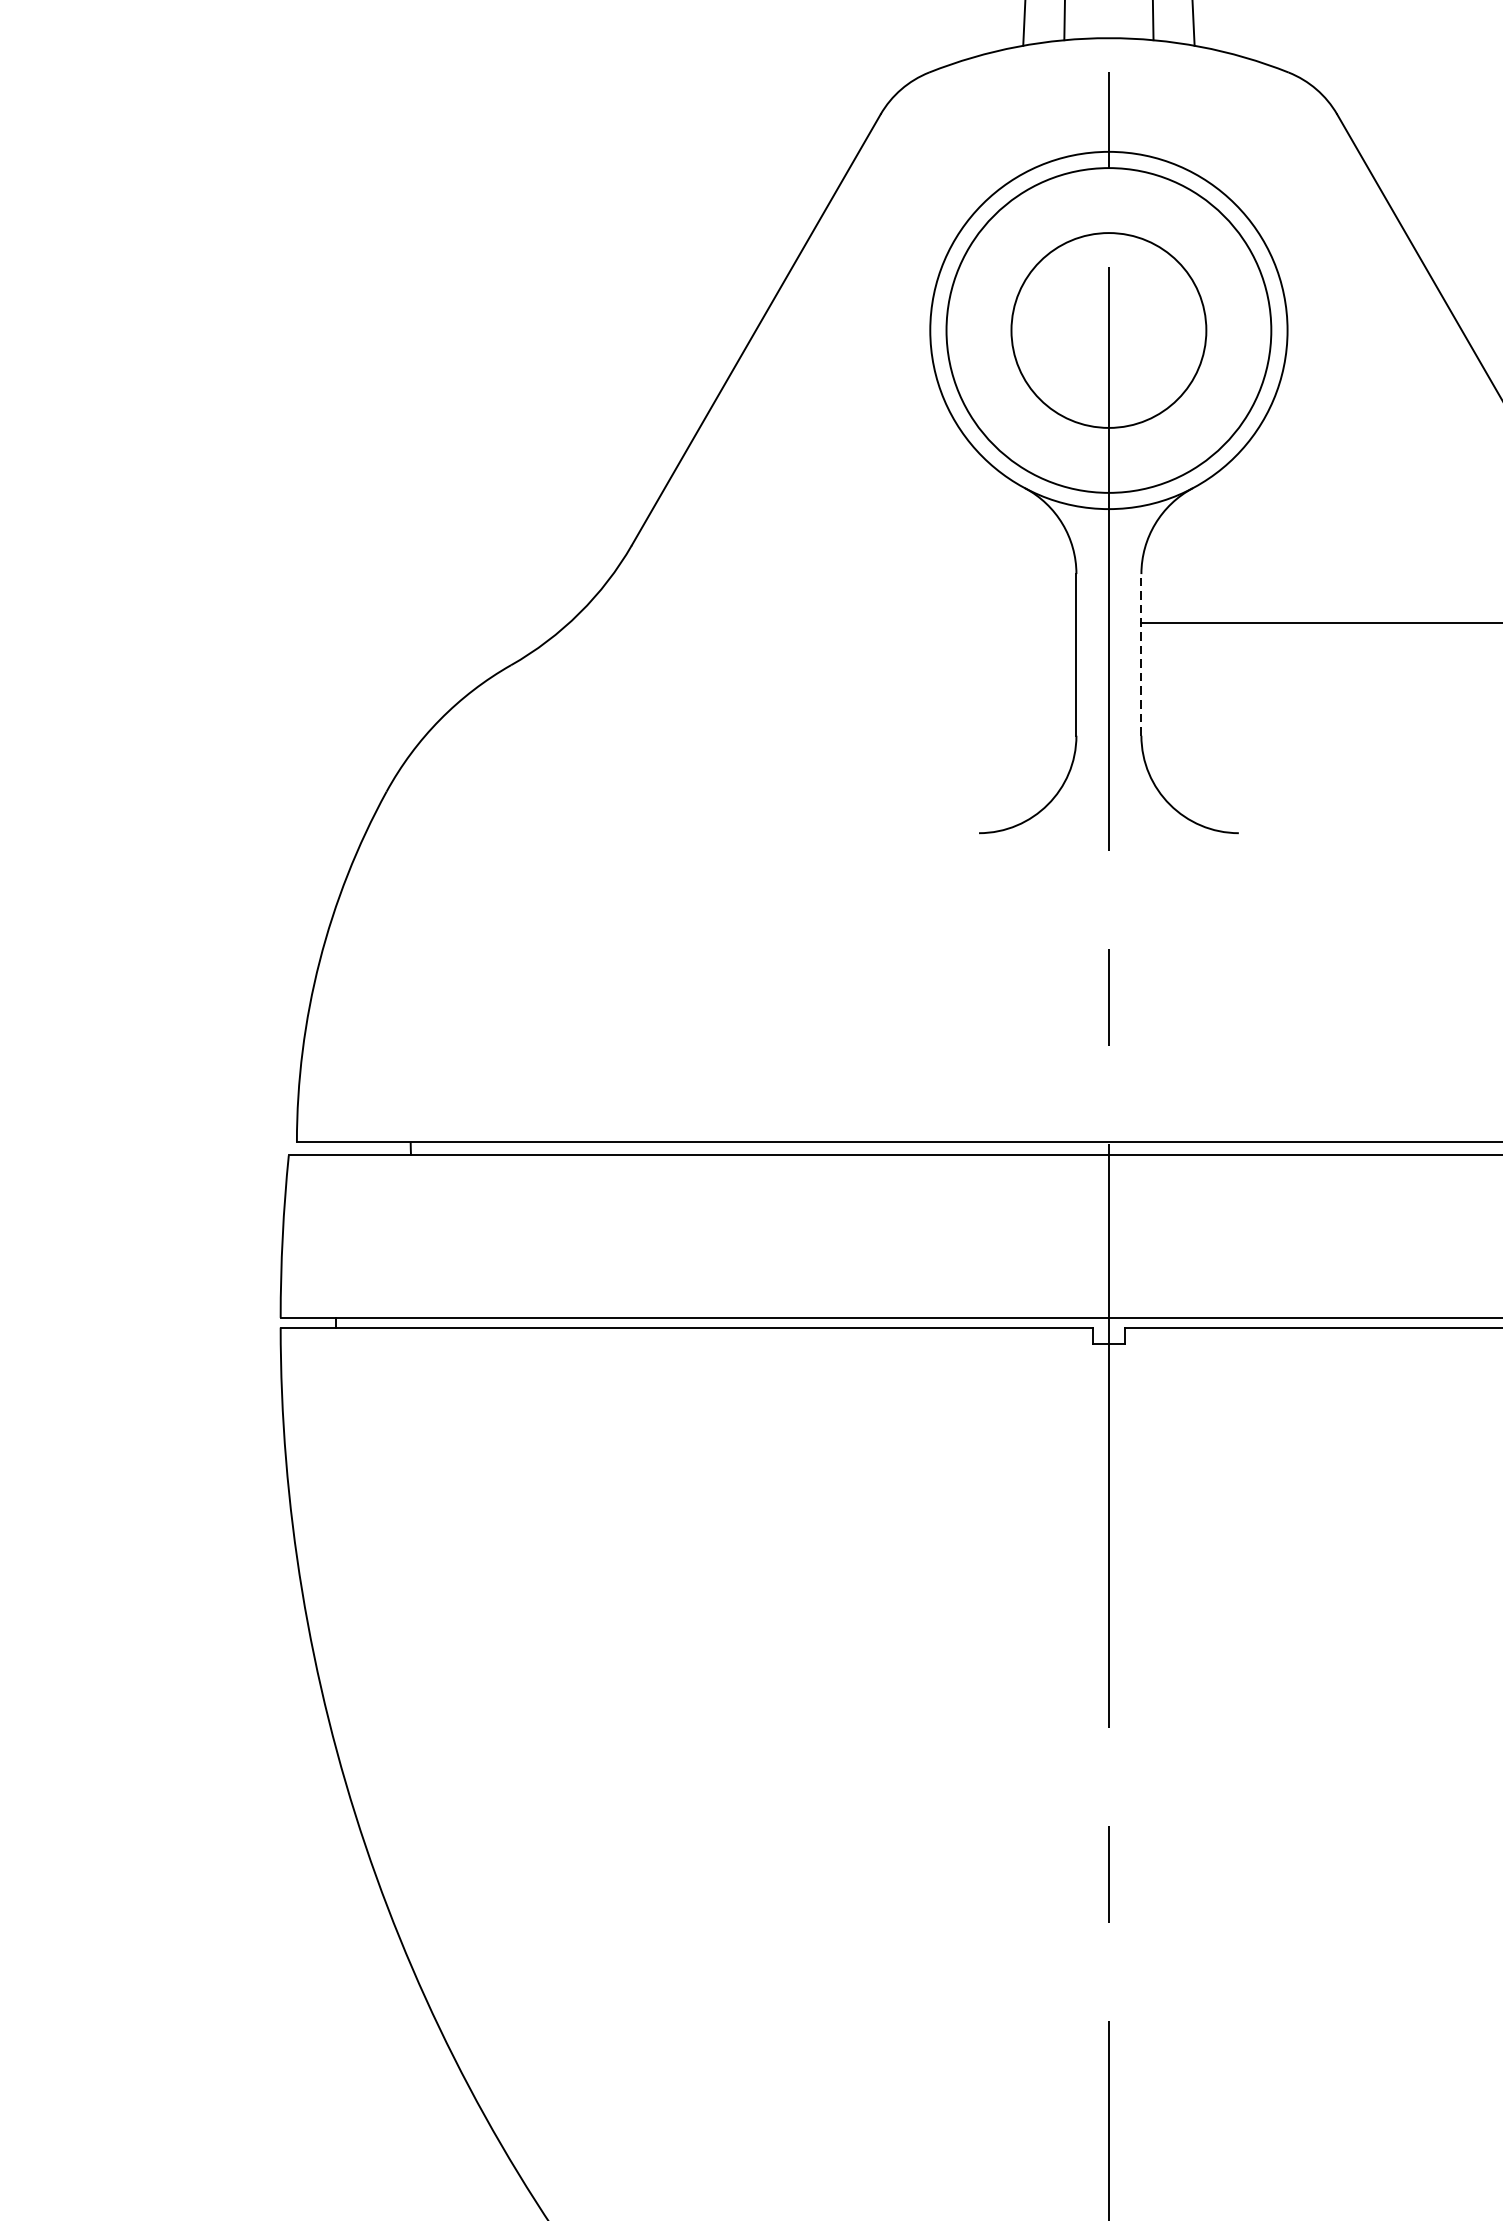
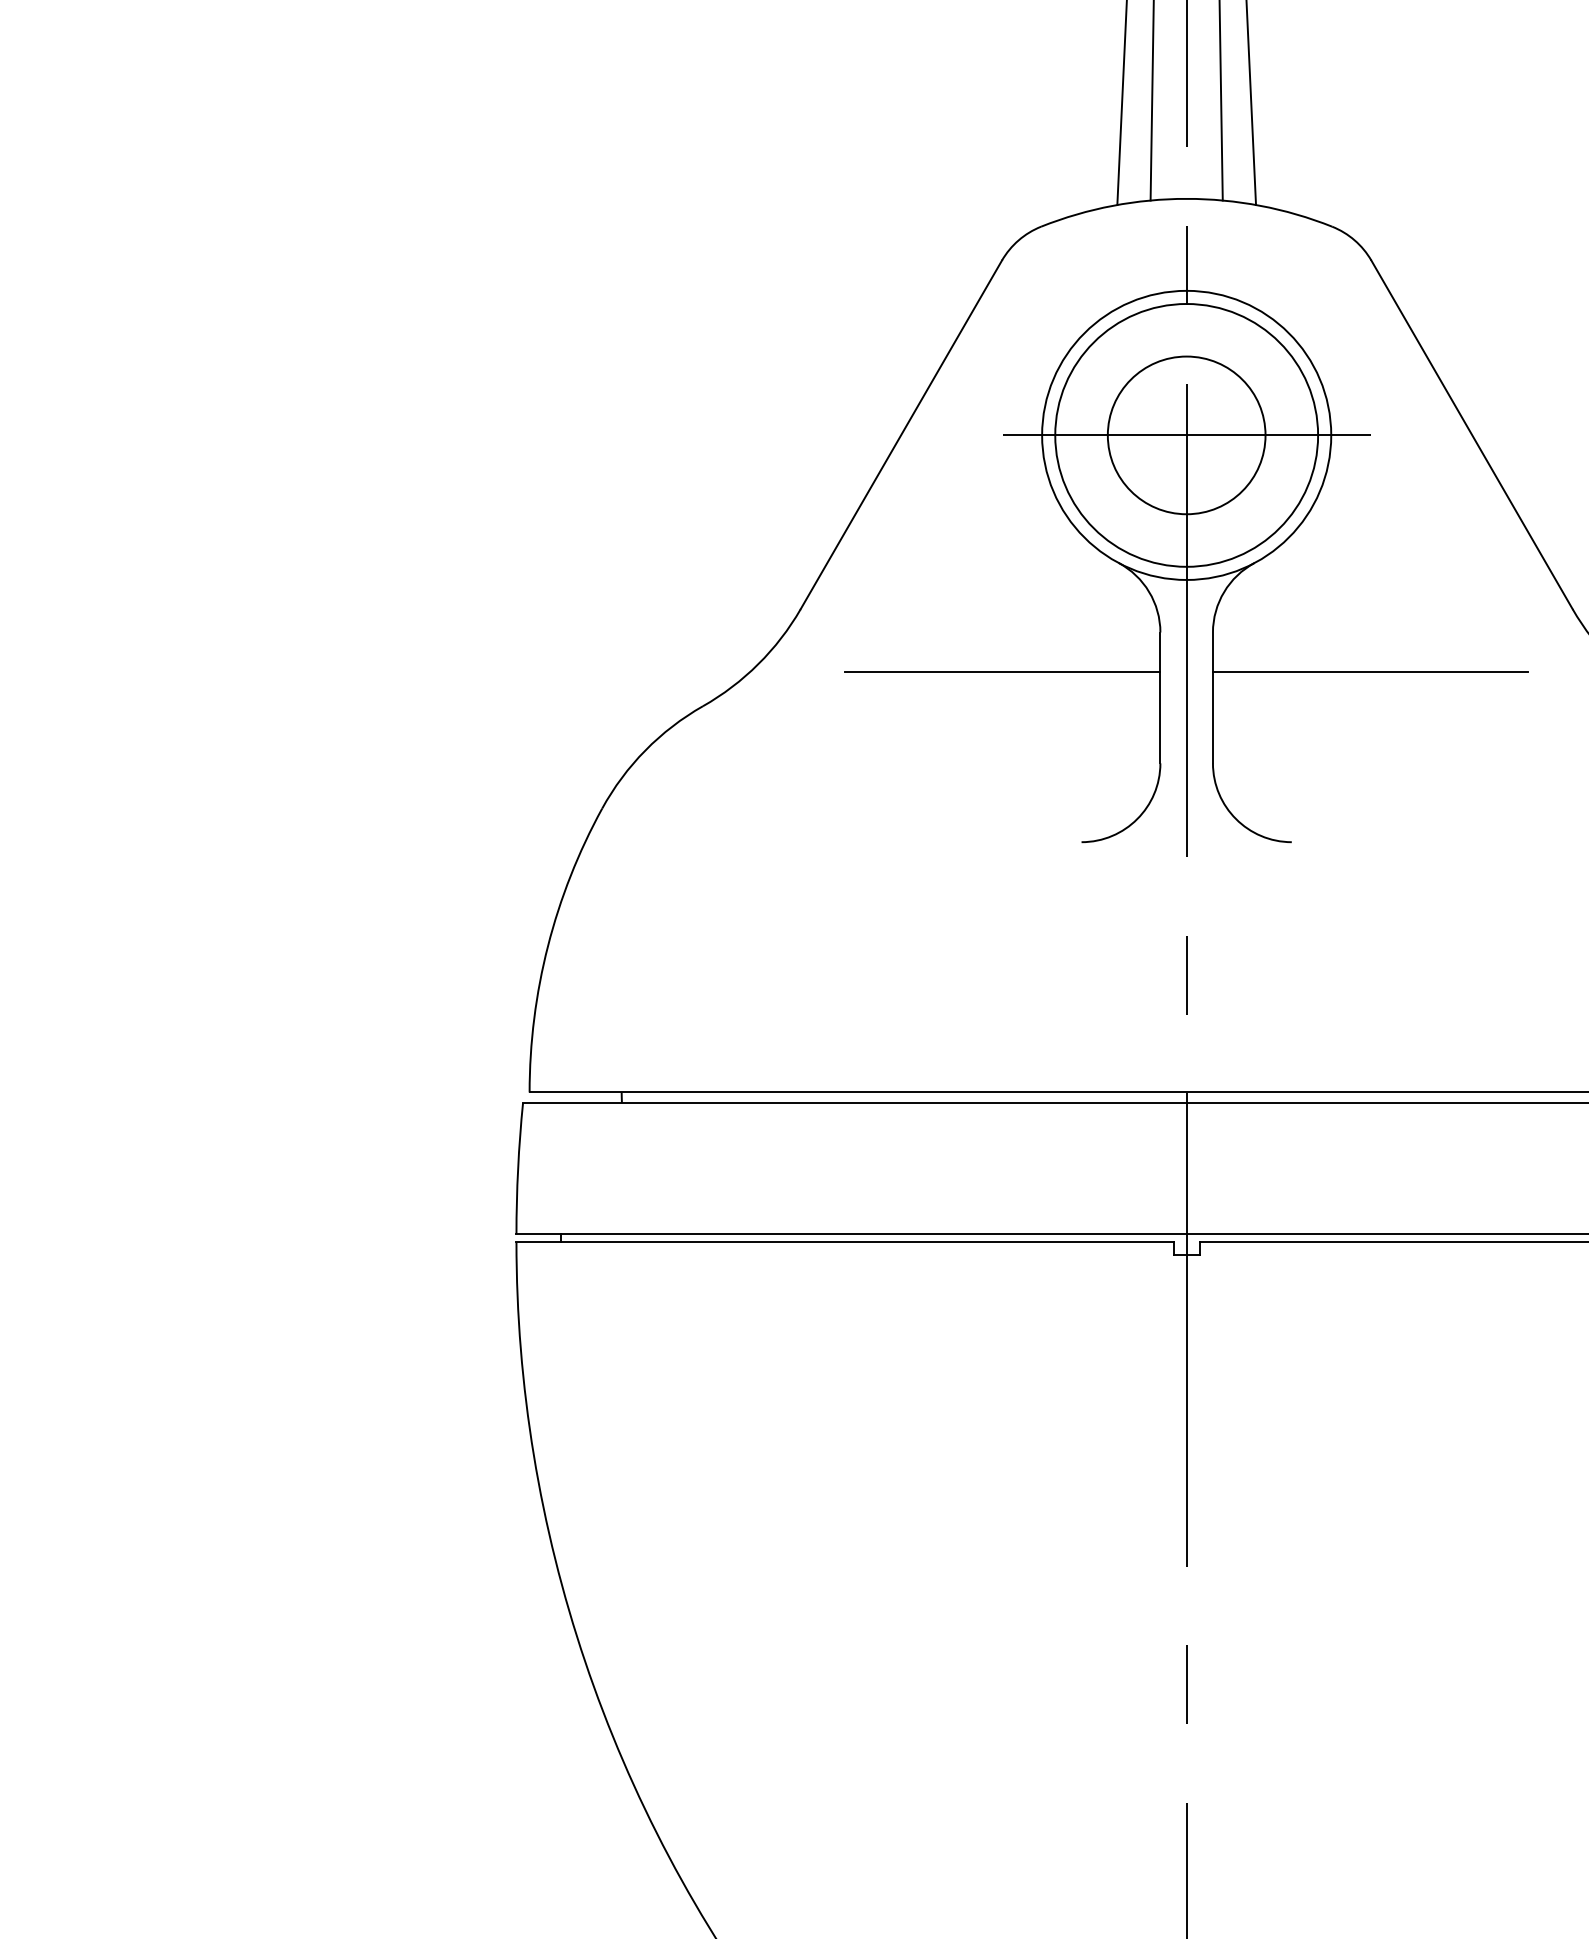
line: (1108, 330) -> (1186, 435), added
line: (881, 622) -> (1002, 671), added
line: (1140, 654) -> (1212, 697), dashed -> solid

